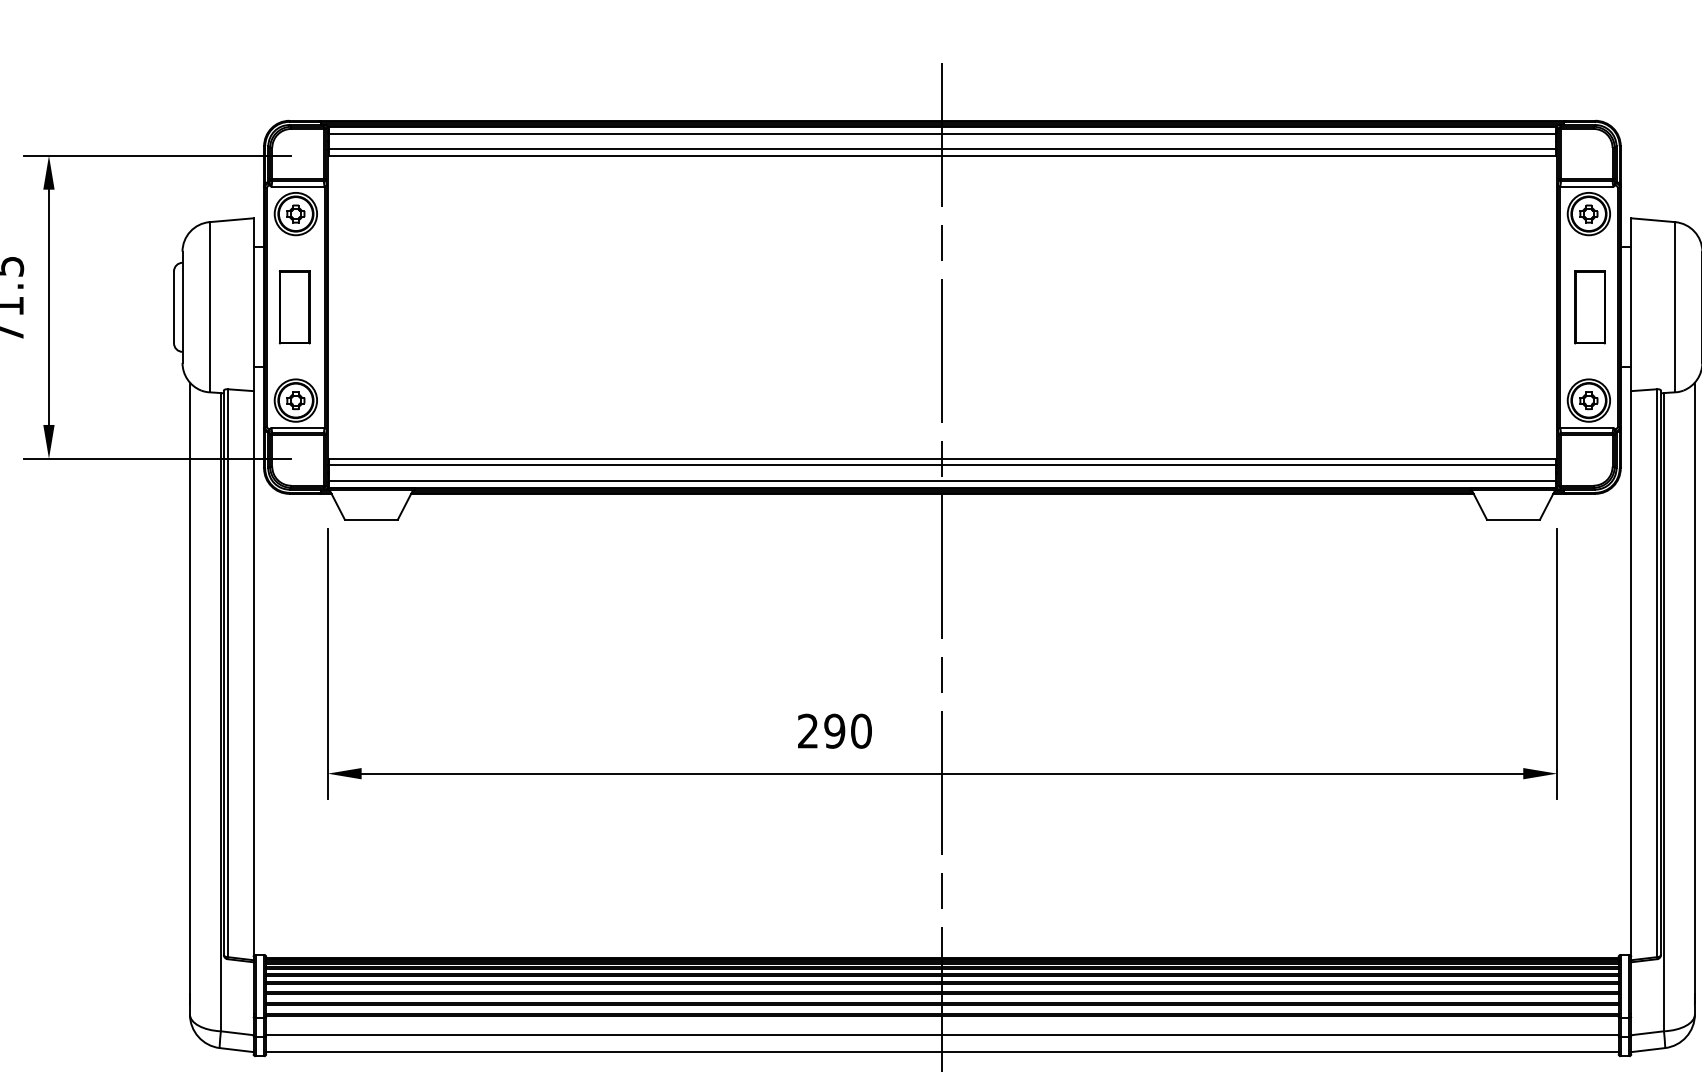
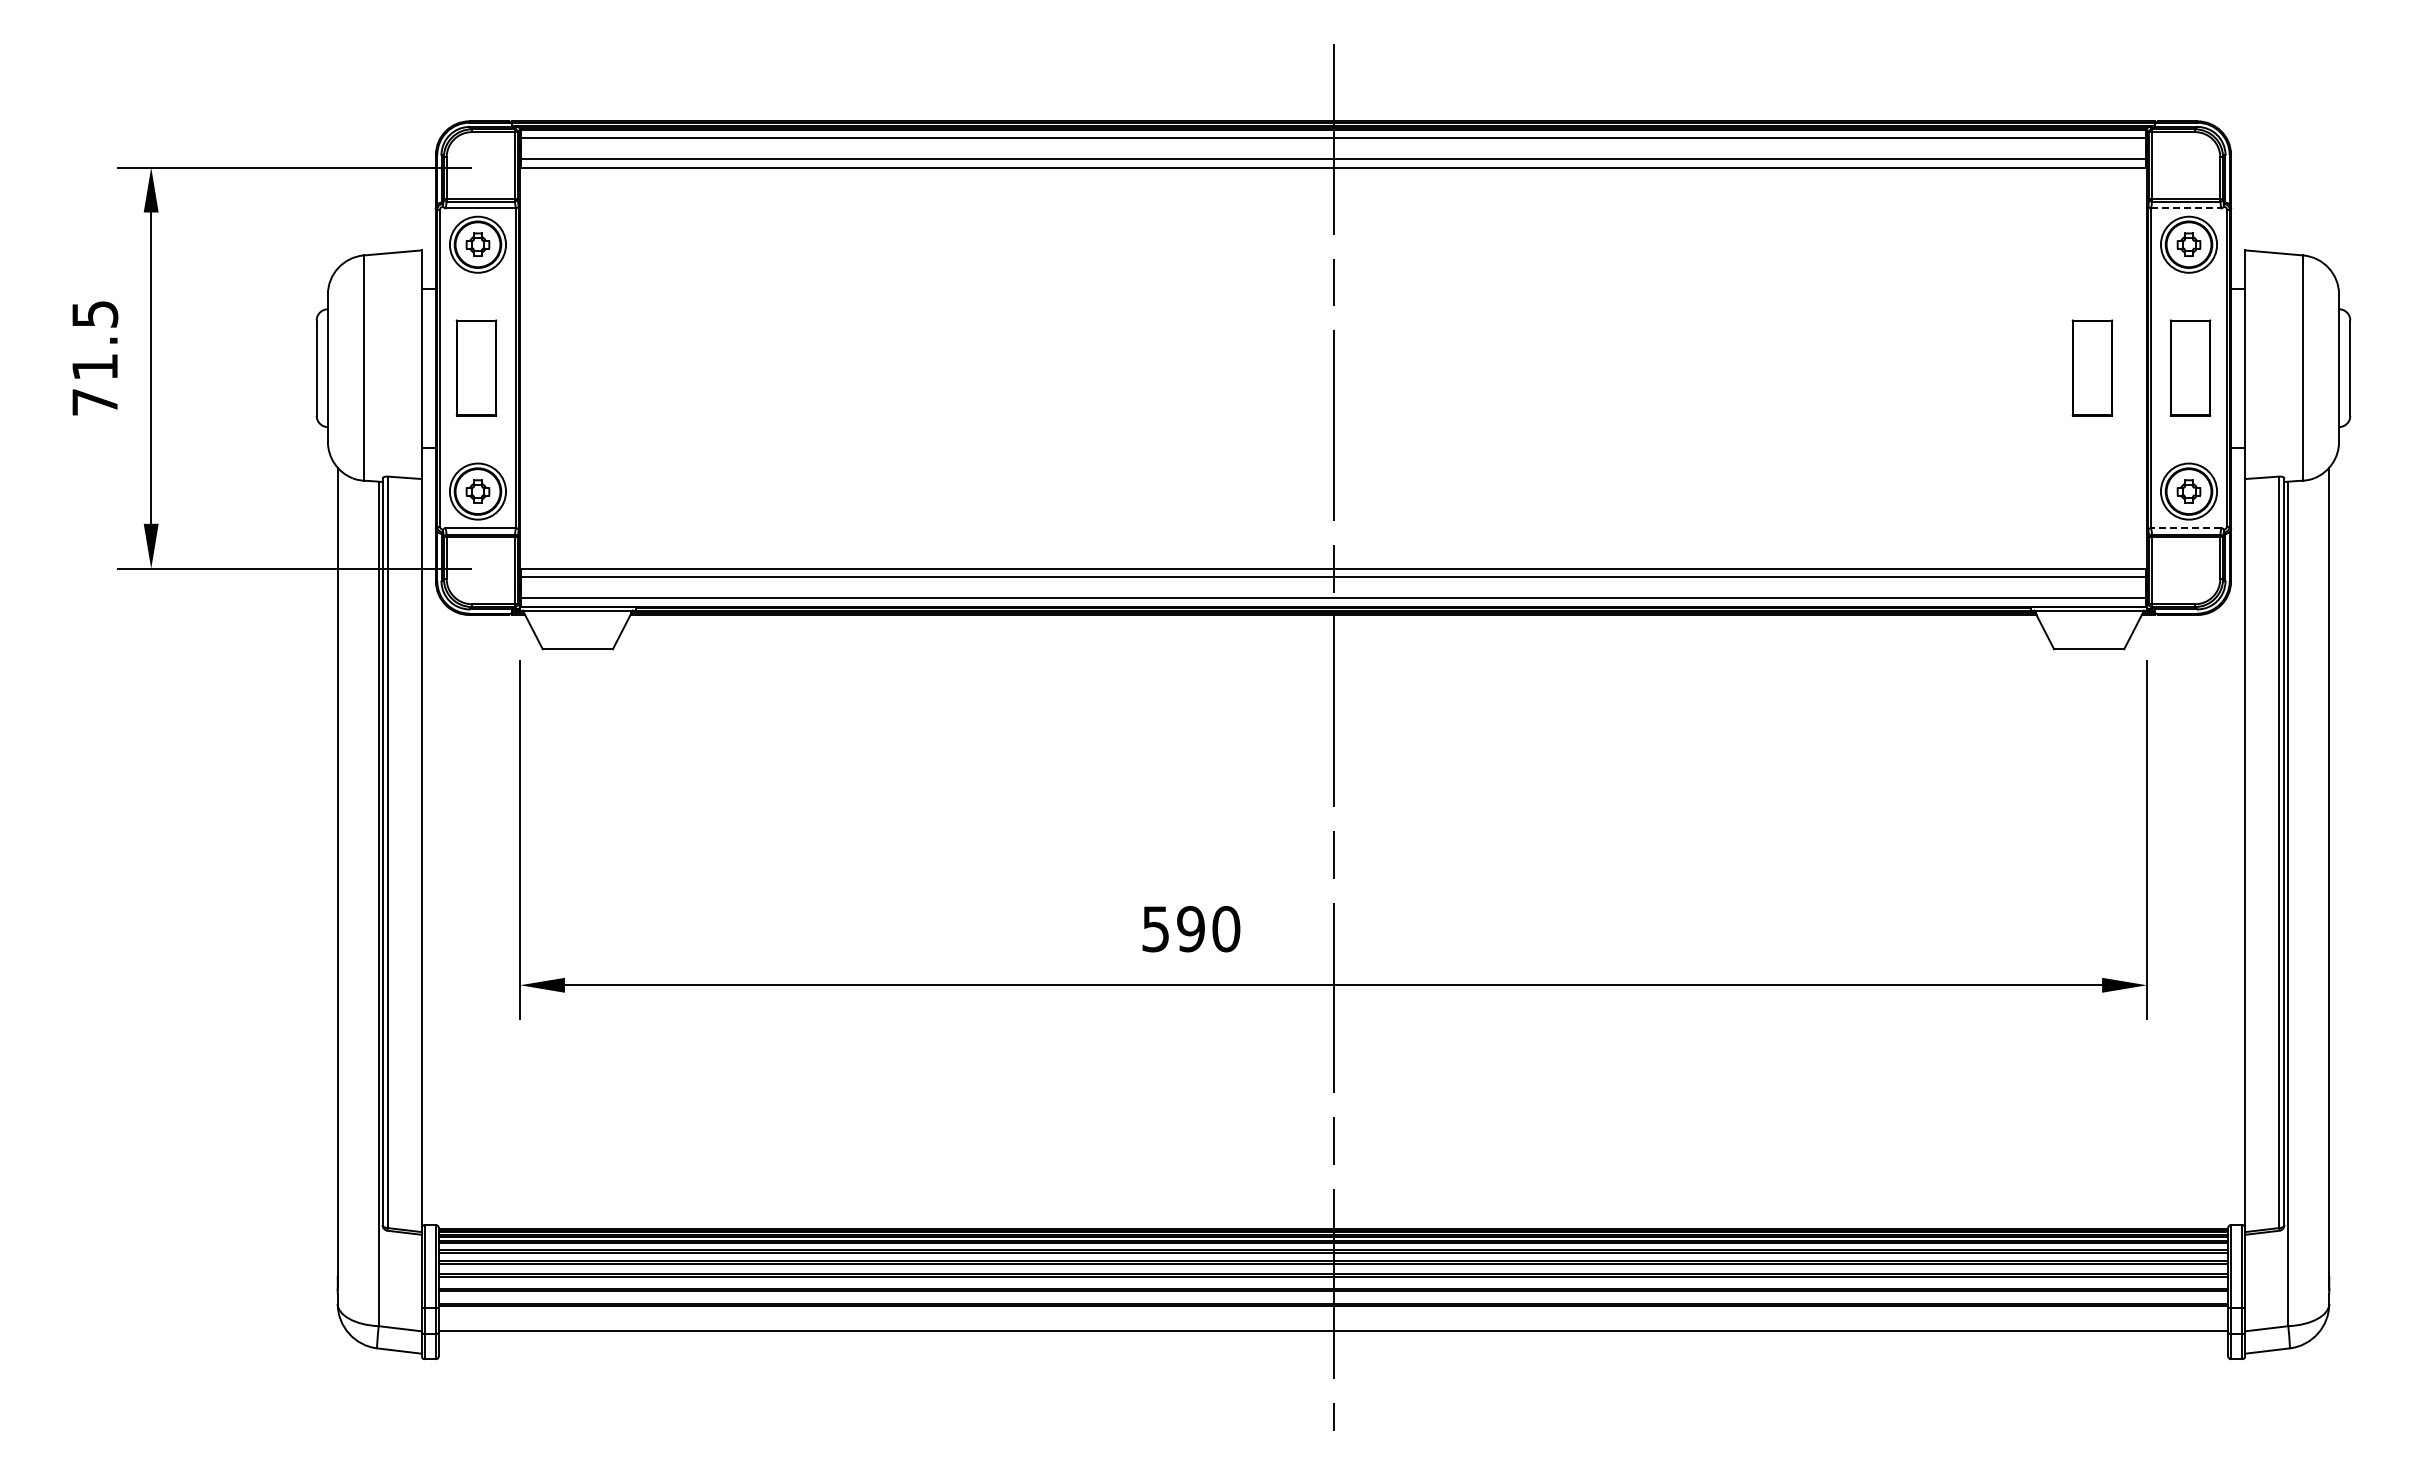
line: (1587, 186) -> (2186, 208), solid -> dashed
part: (1516, 306) -> (2092, 367), added
line: (1586, 428) -> (2185, 528), solid -> dashed
text: (807, 731) -> (1155, 929), 290 -> 590
line: (942, 1051) -> (1333, 1353), removed

